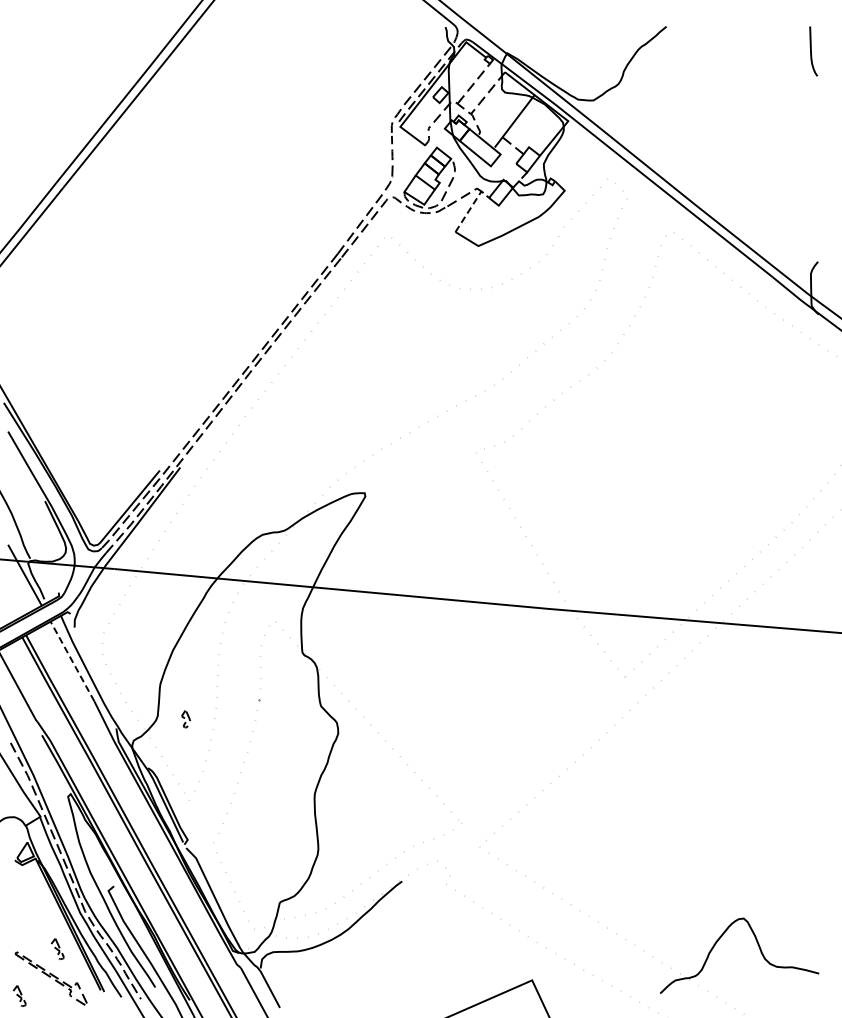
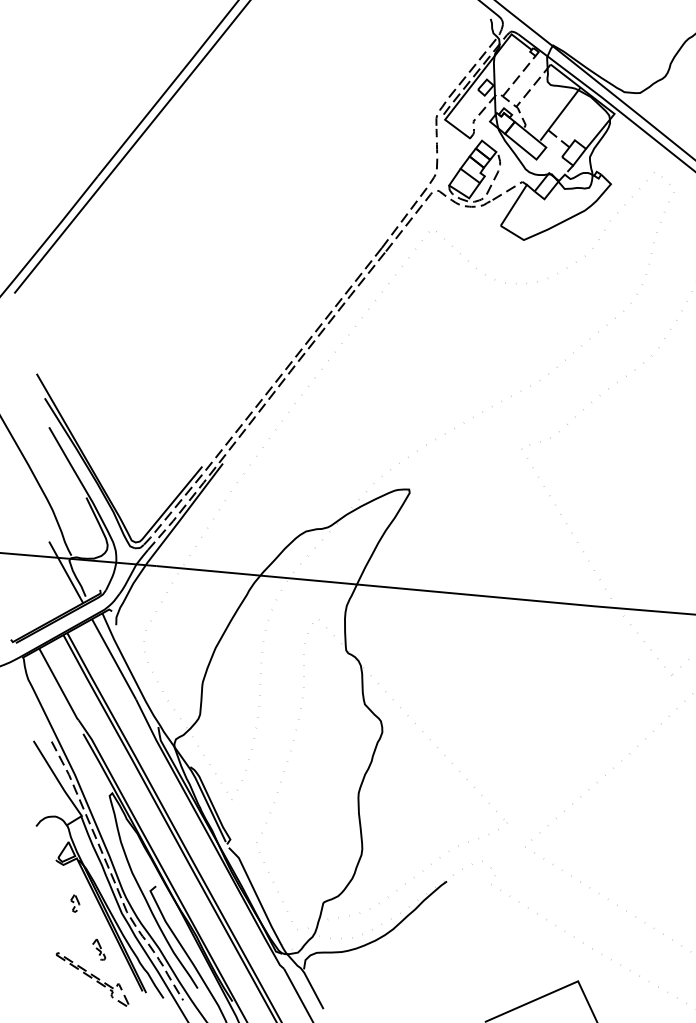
line: (471, 206) -> (516, 200), dashed -> solid
line: (72, 661) -> (114, 659), dashed -> solid
part: (185, 719) -> (74, 903), moved
part: (19, 995) -> (60, 996), removed

